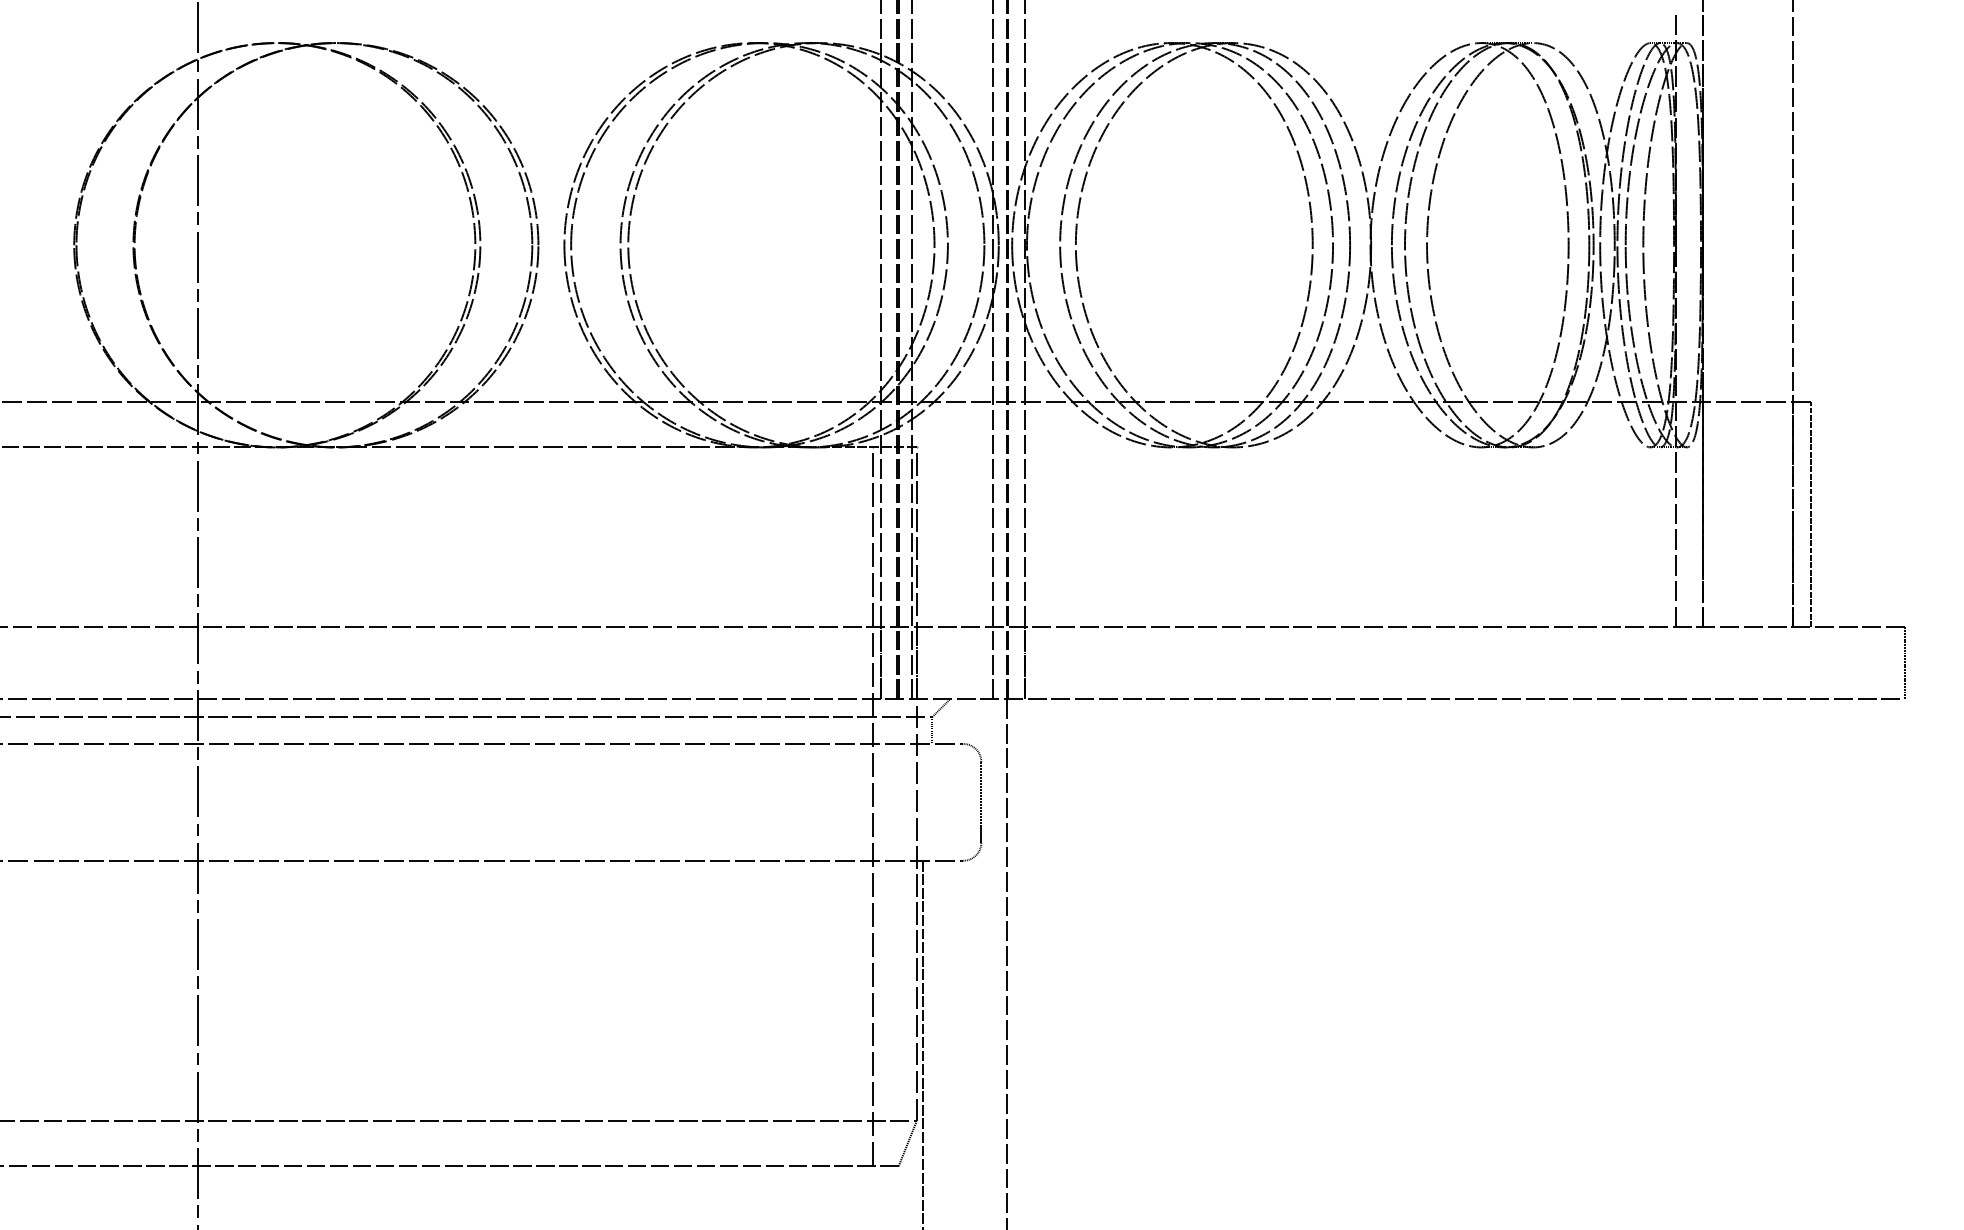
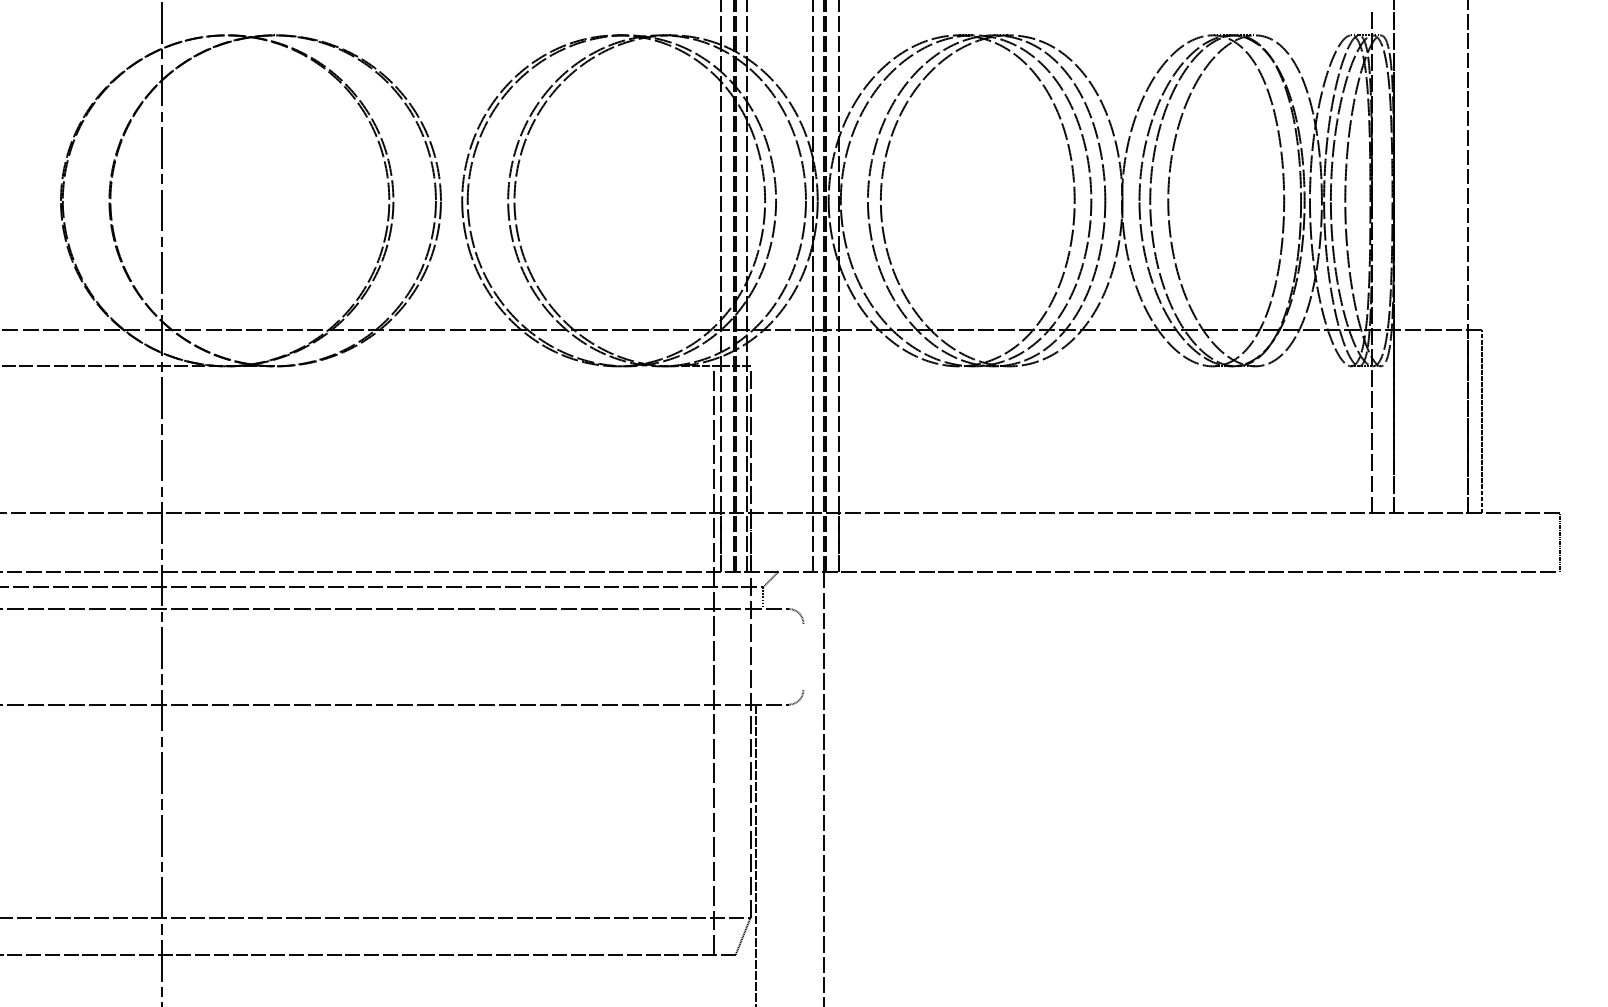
line: (572, 447) -> (468, 366), removed
line: (981, 801) -> (803, 656), removed

